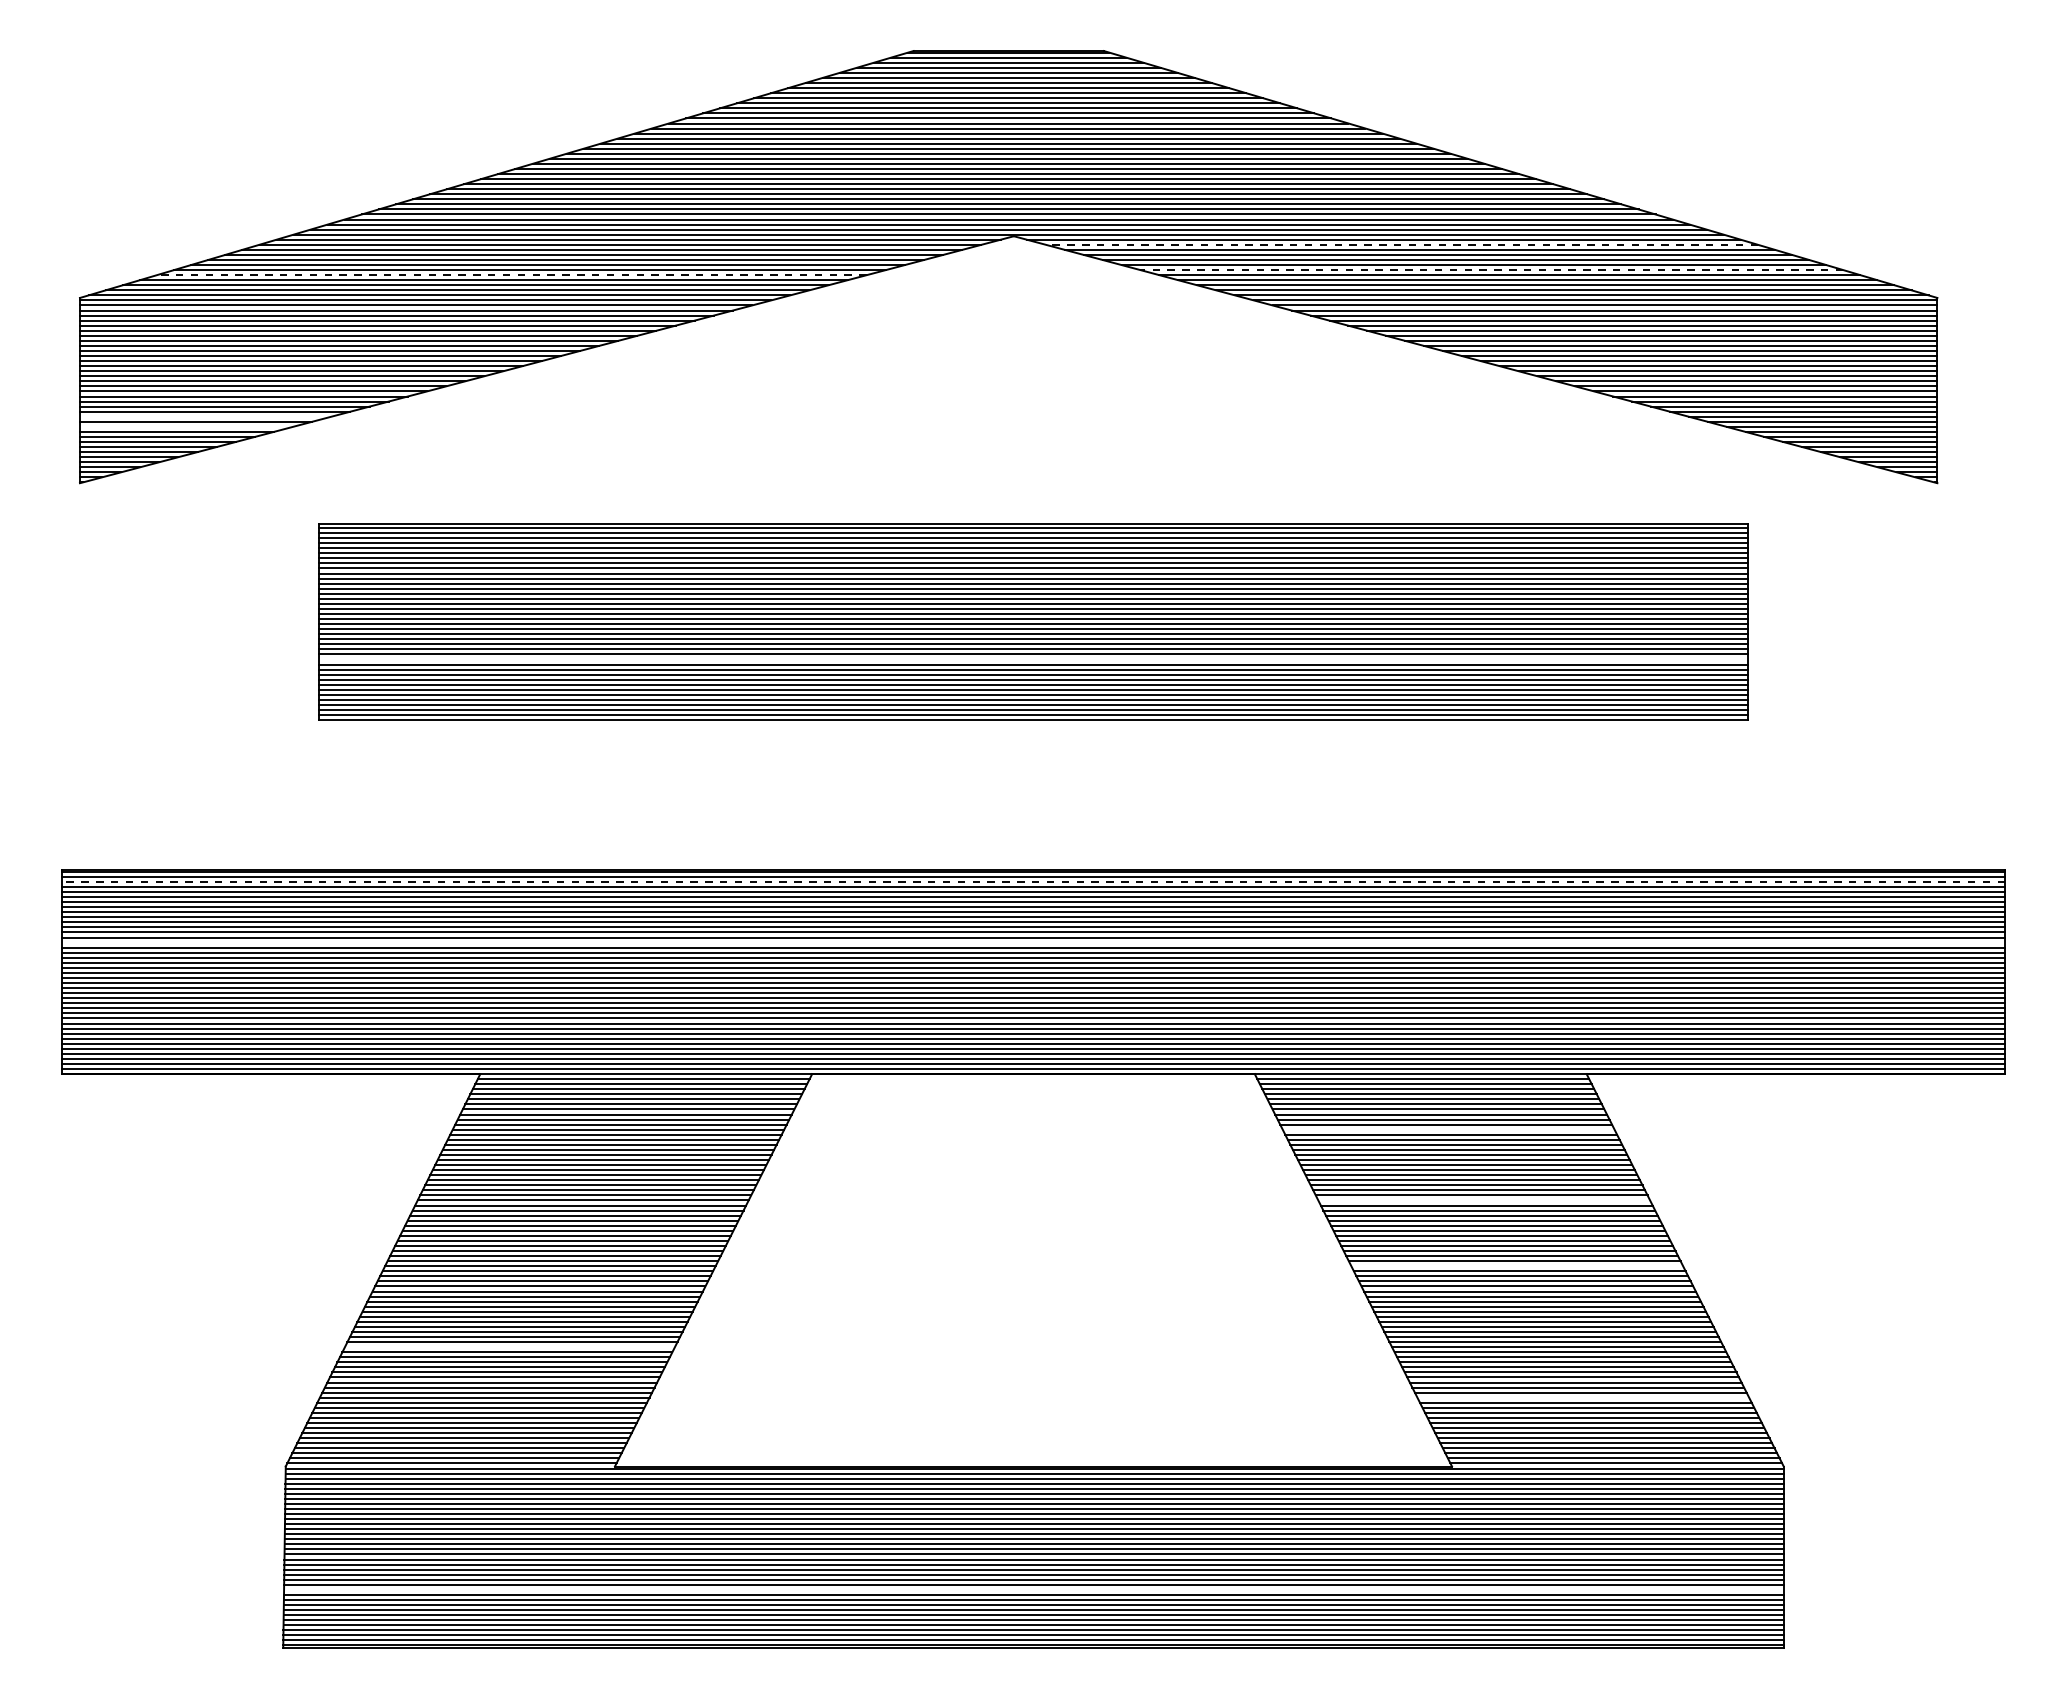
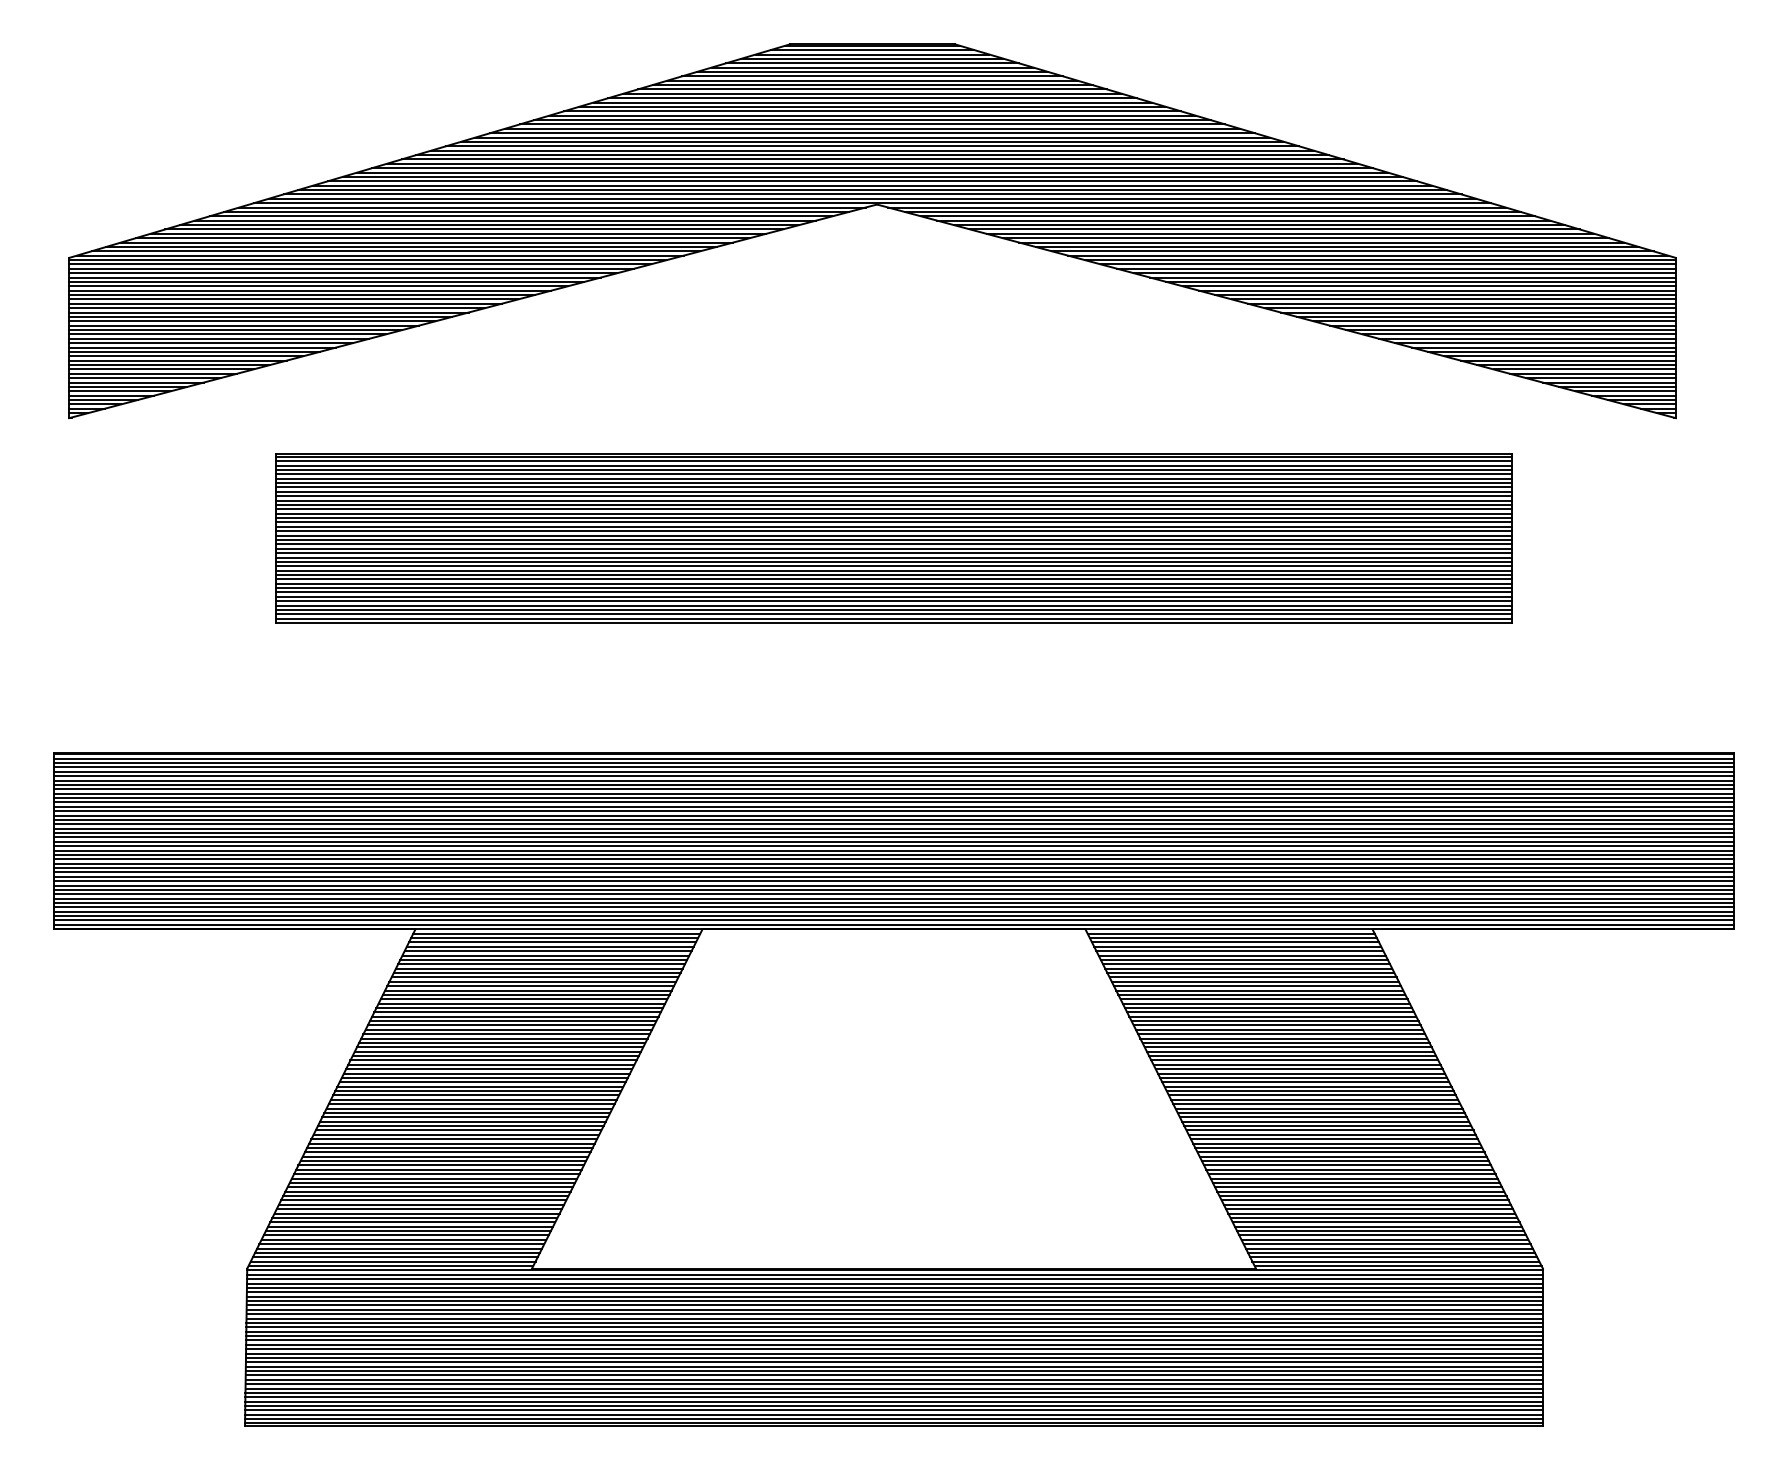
line: (1401, 244) -> (1212, 211), dashed -> solid
line: (1491, 270) -> (1290, 234), dashed -> solid
line: (511, 275) -> (442, 238), dashed -> solid
line: (205, 416) -> (177, 360), added
line: (186, 426) -> (161, 369), added
line: (1033, 659) -> (894, 570), added
line: (1032, 881) -> (893, 762), dashed -> solid
line: (1033, 942) -> (894, 815), added
line: (1448, 1129) -> (1252, 977), added
line: (1484, 1200) -> (1284, 1038), added
line: (1517, 1266) -> (1312, 1095), added
line: (509, 1347) -> (440, 1165), added
line: (1583, 1397) -> (1369, 1209), added
line: (1033, 1589) -> (894, 1375), added

